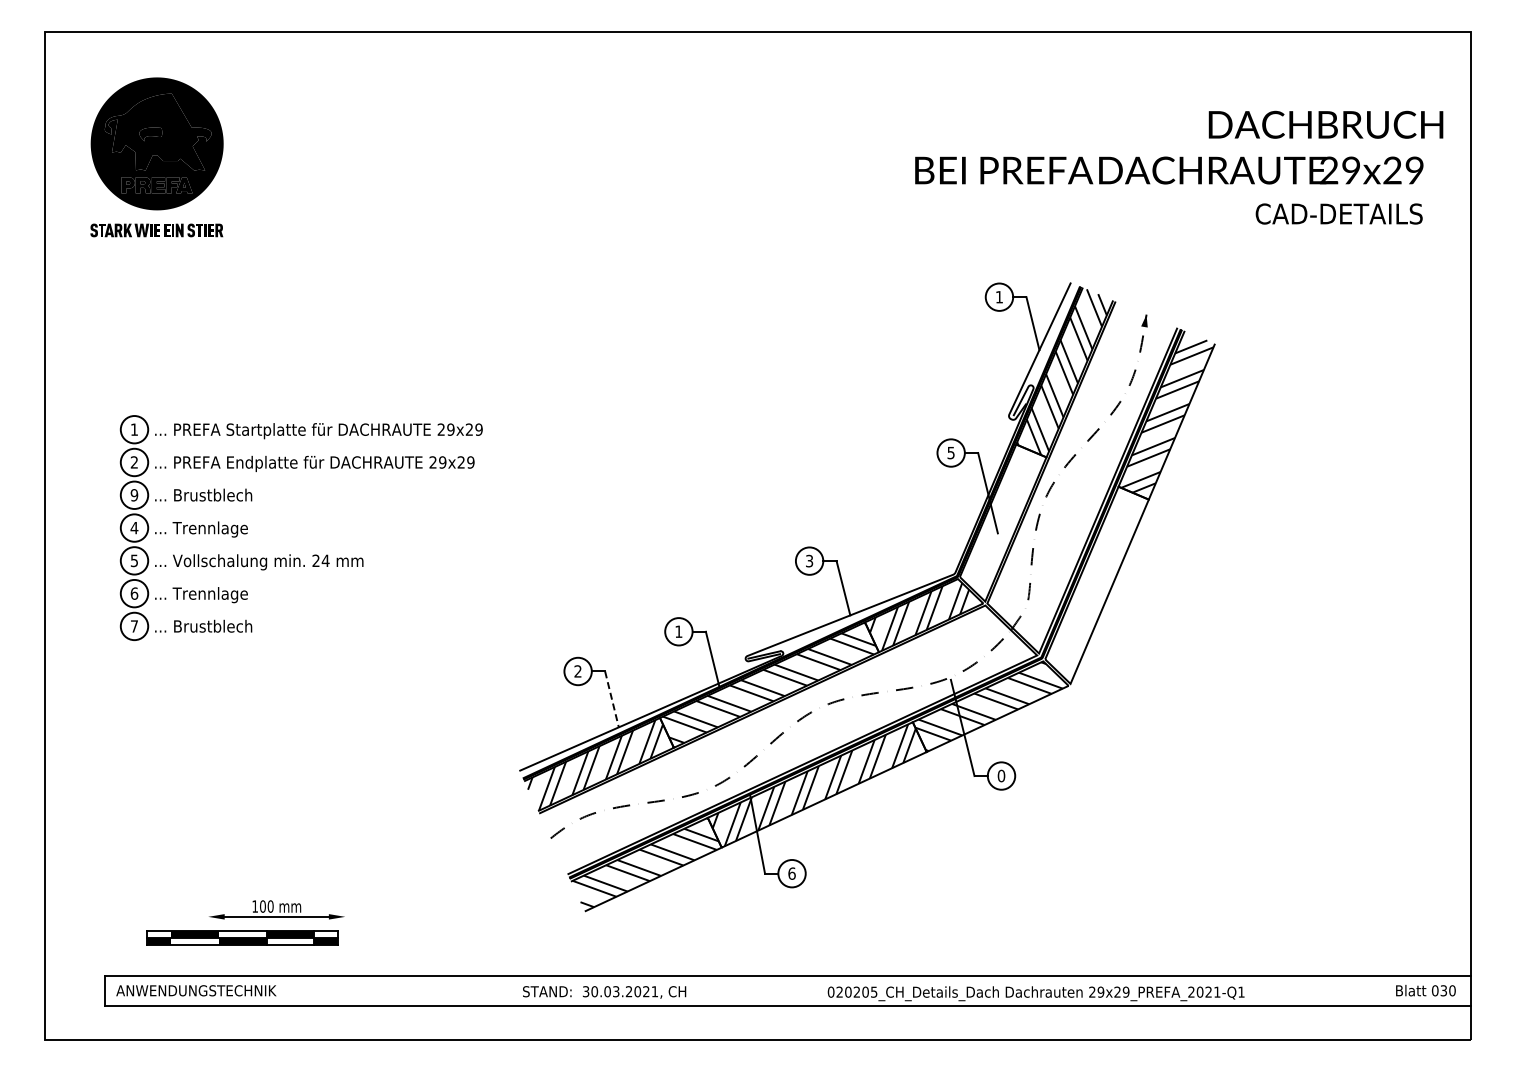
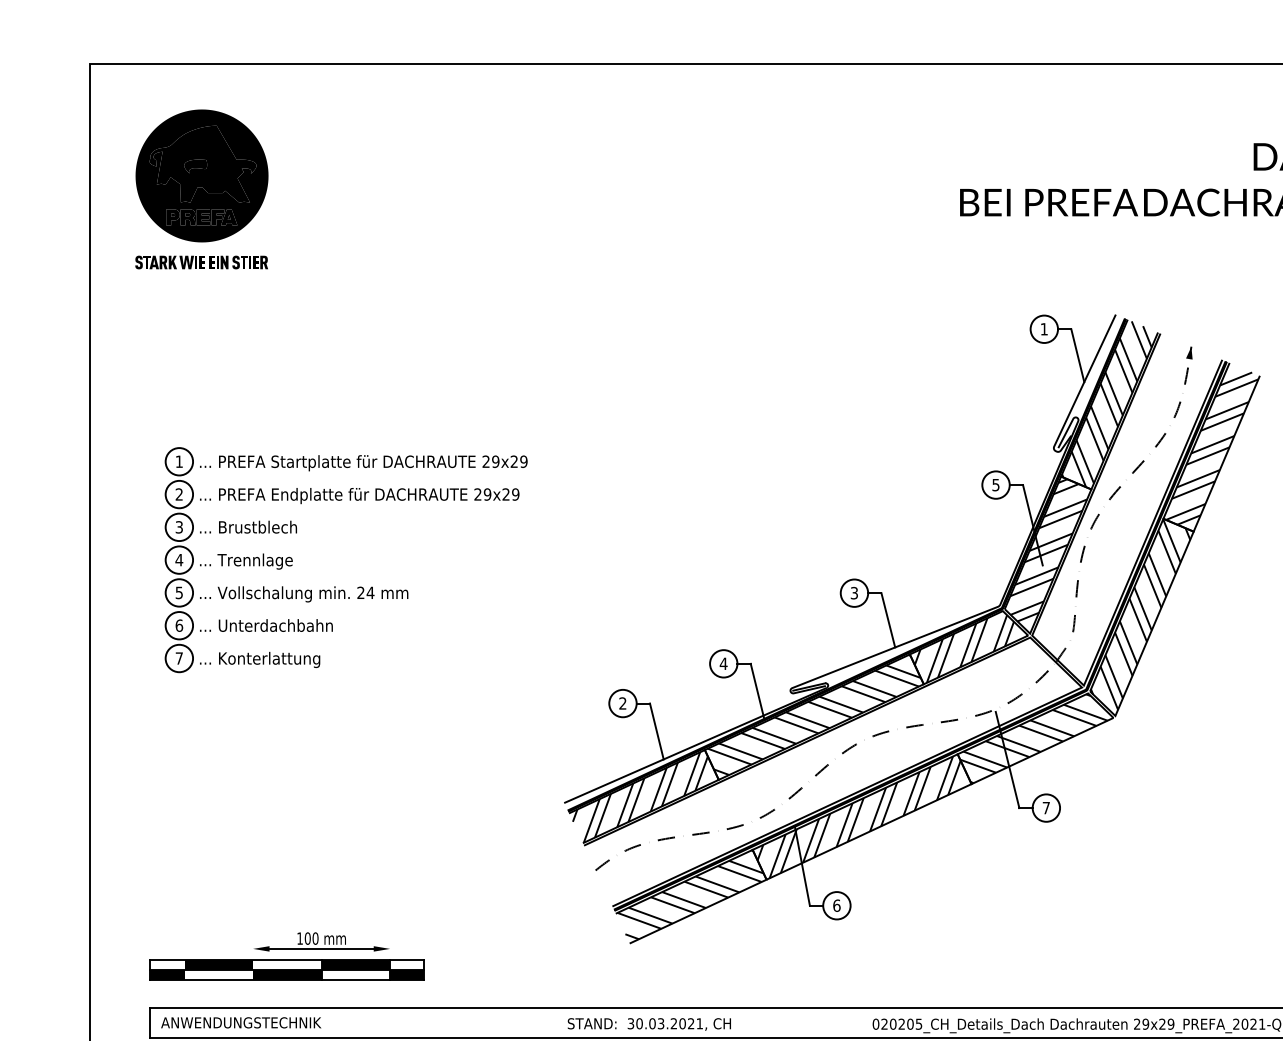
text: (134, 495) -> (179, 527), 9 -> 3
hatch: (1003, 518) -> (1048, 550), added
hatch: (1095, 582) -> (1140, 614), added
text: (230, 595) -> (275, 627), ... Trennlage -> ... Unterdachbahn
text: (225, 627) -> (270, 659), ... Brustblech -> ... Konterlattung
text: (678, 631) -> (723, 663), 1 -> 4
line: (611, 699) -> (656, 731), dashed -> solid
text: (1001, 775) -> (1046, 807), 0 -> 7
part: (242, 937) -> (287, 969), size x1.43

